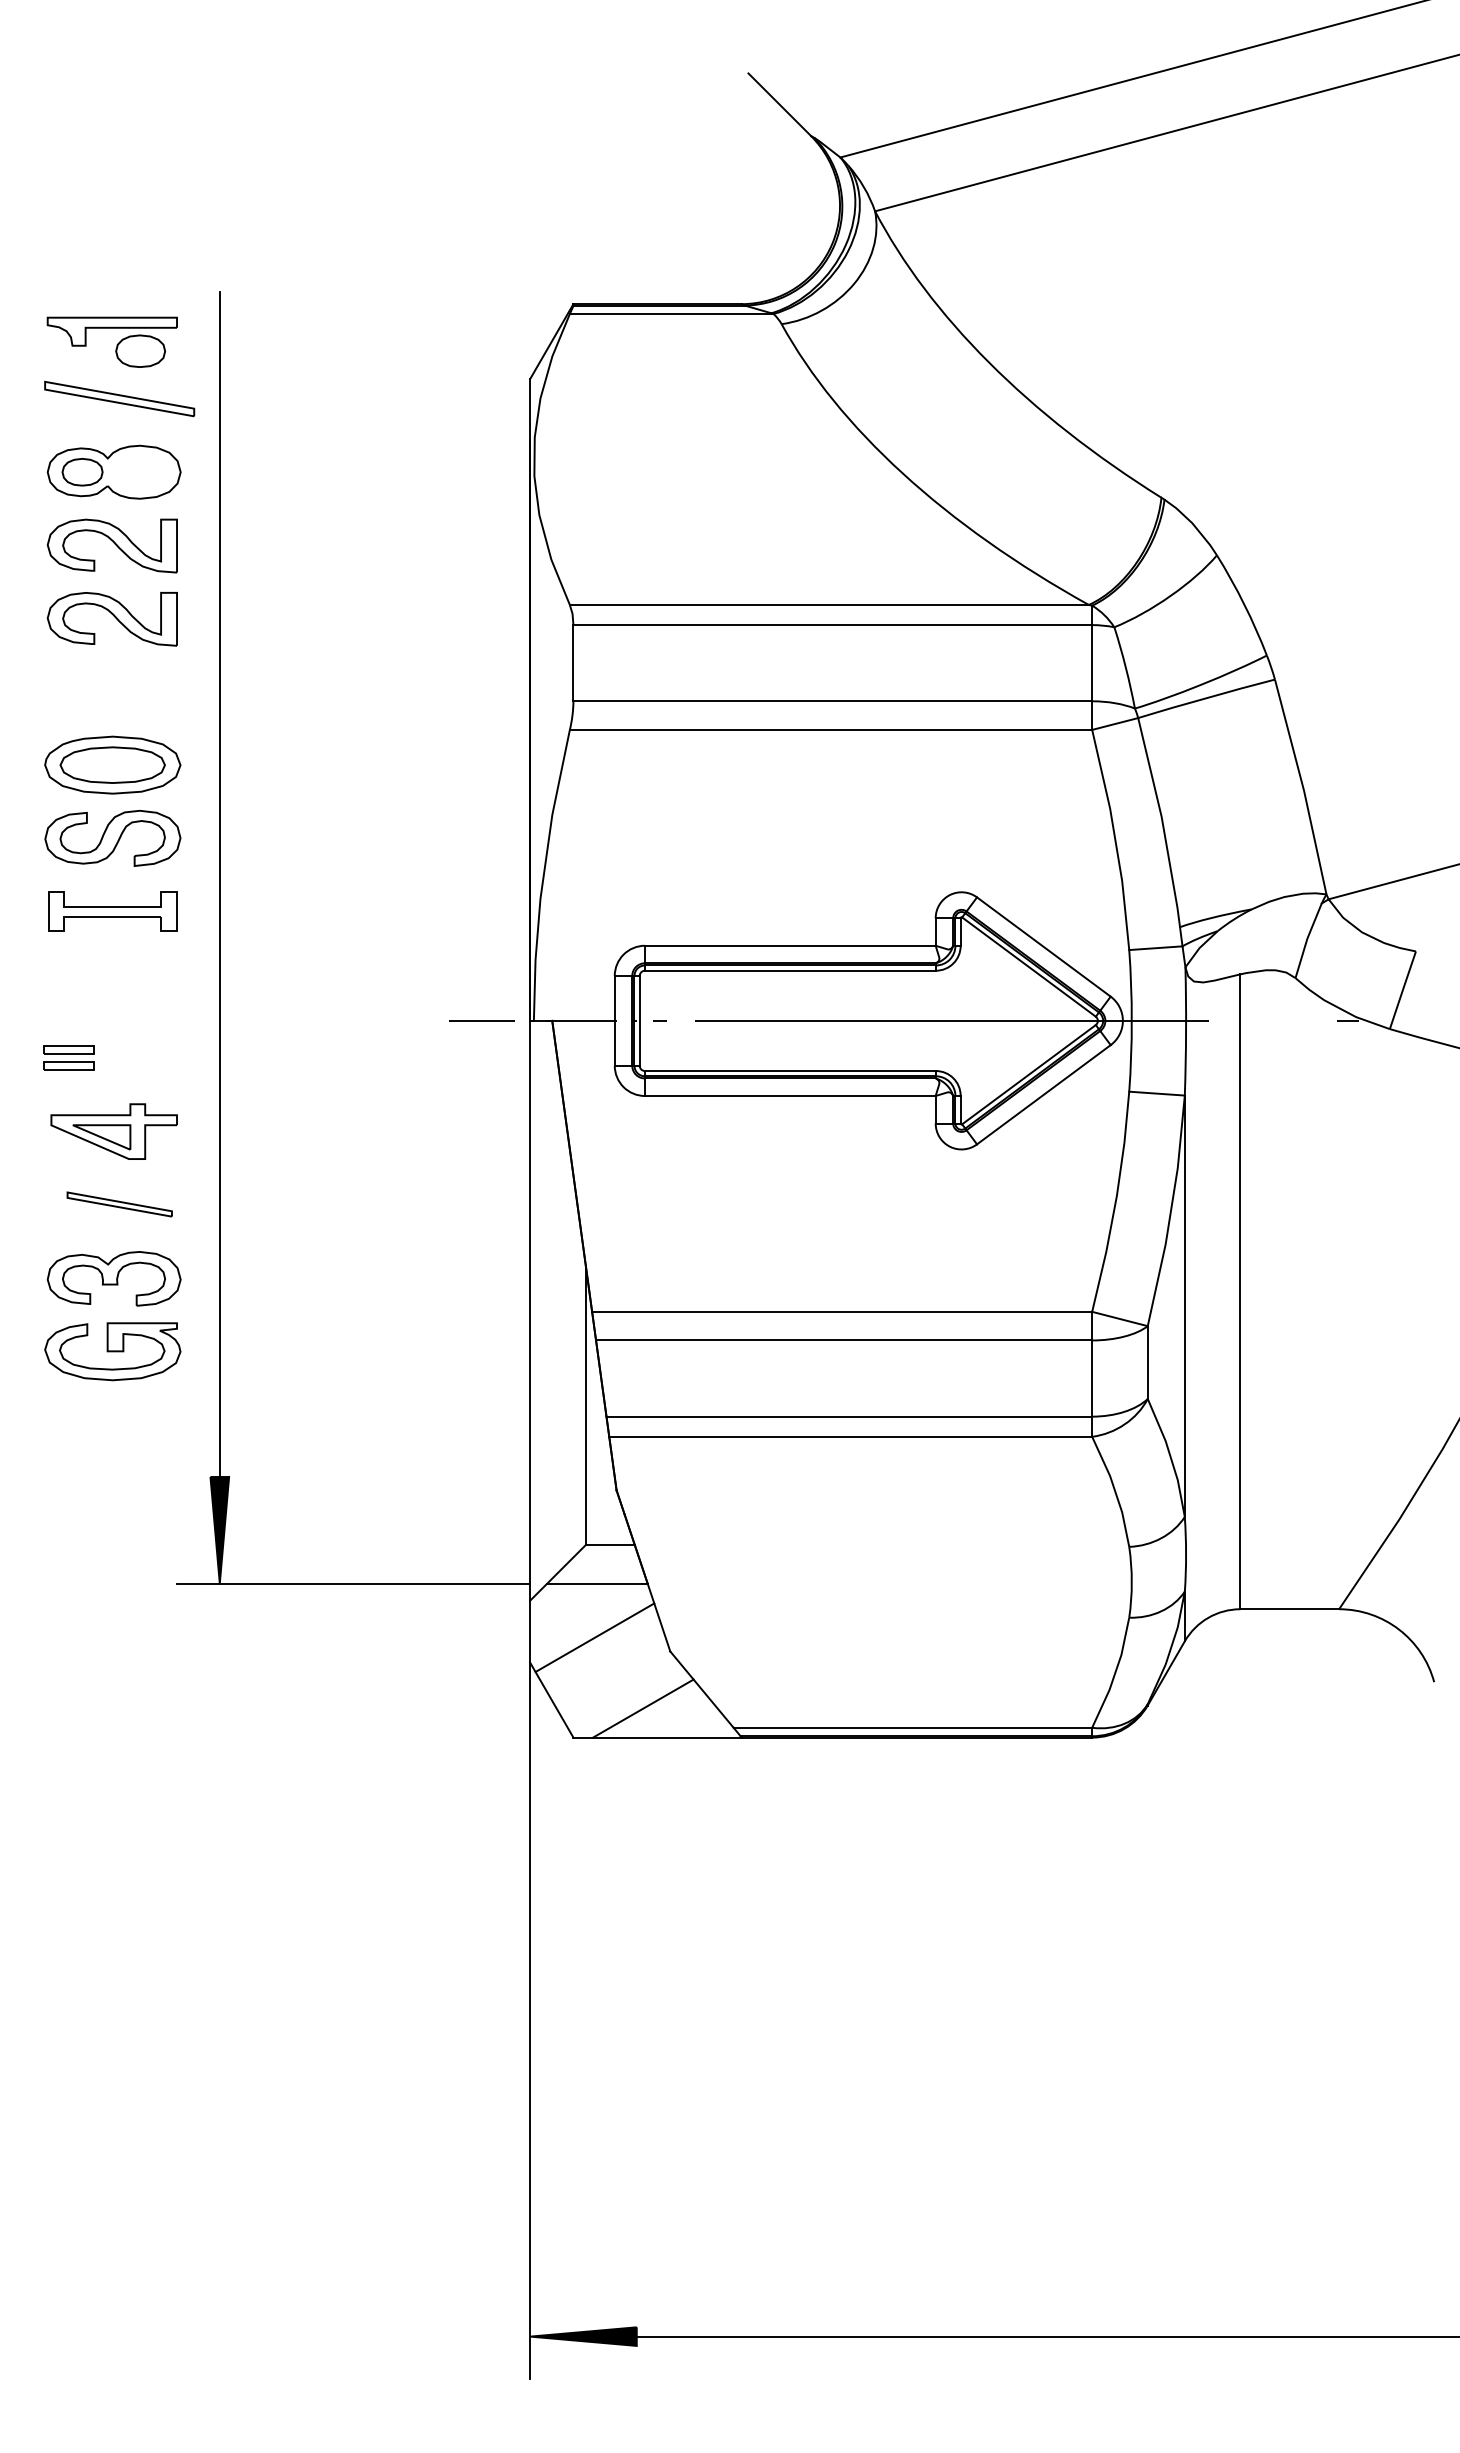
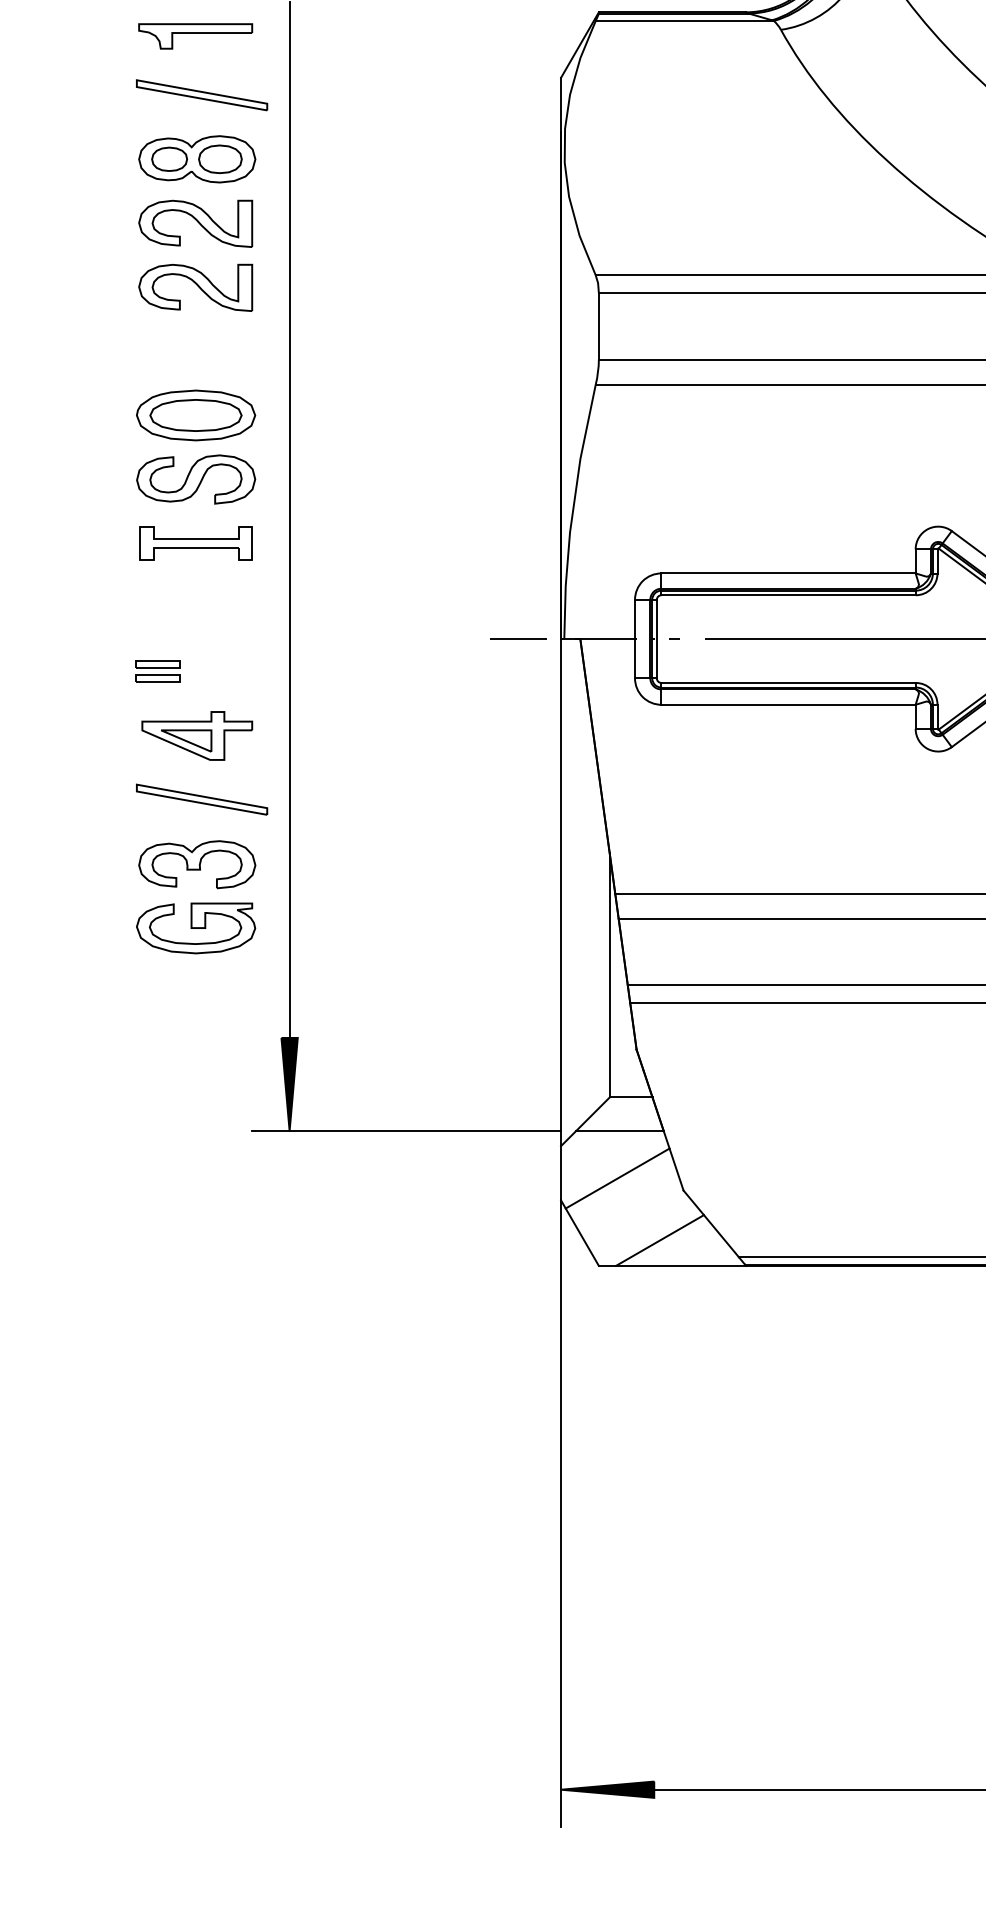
part: (140, 350) -> (220, 158), moved
part: (119, 1204) -> (201, 799), size x1.43

